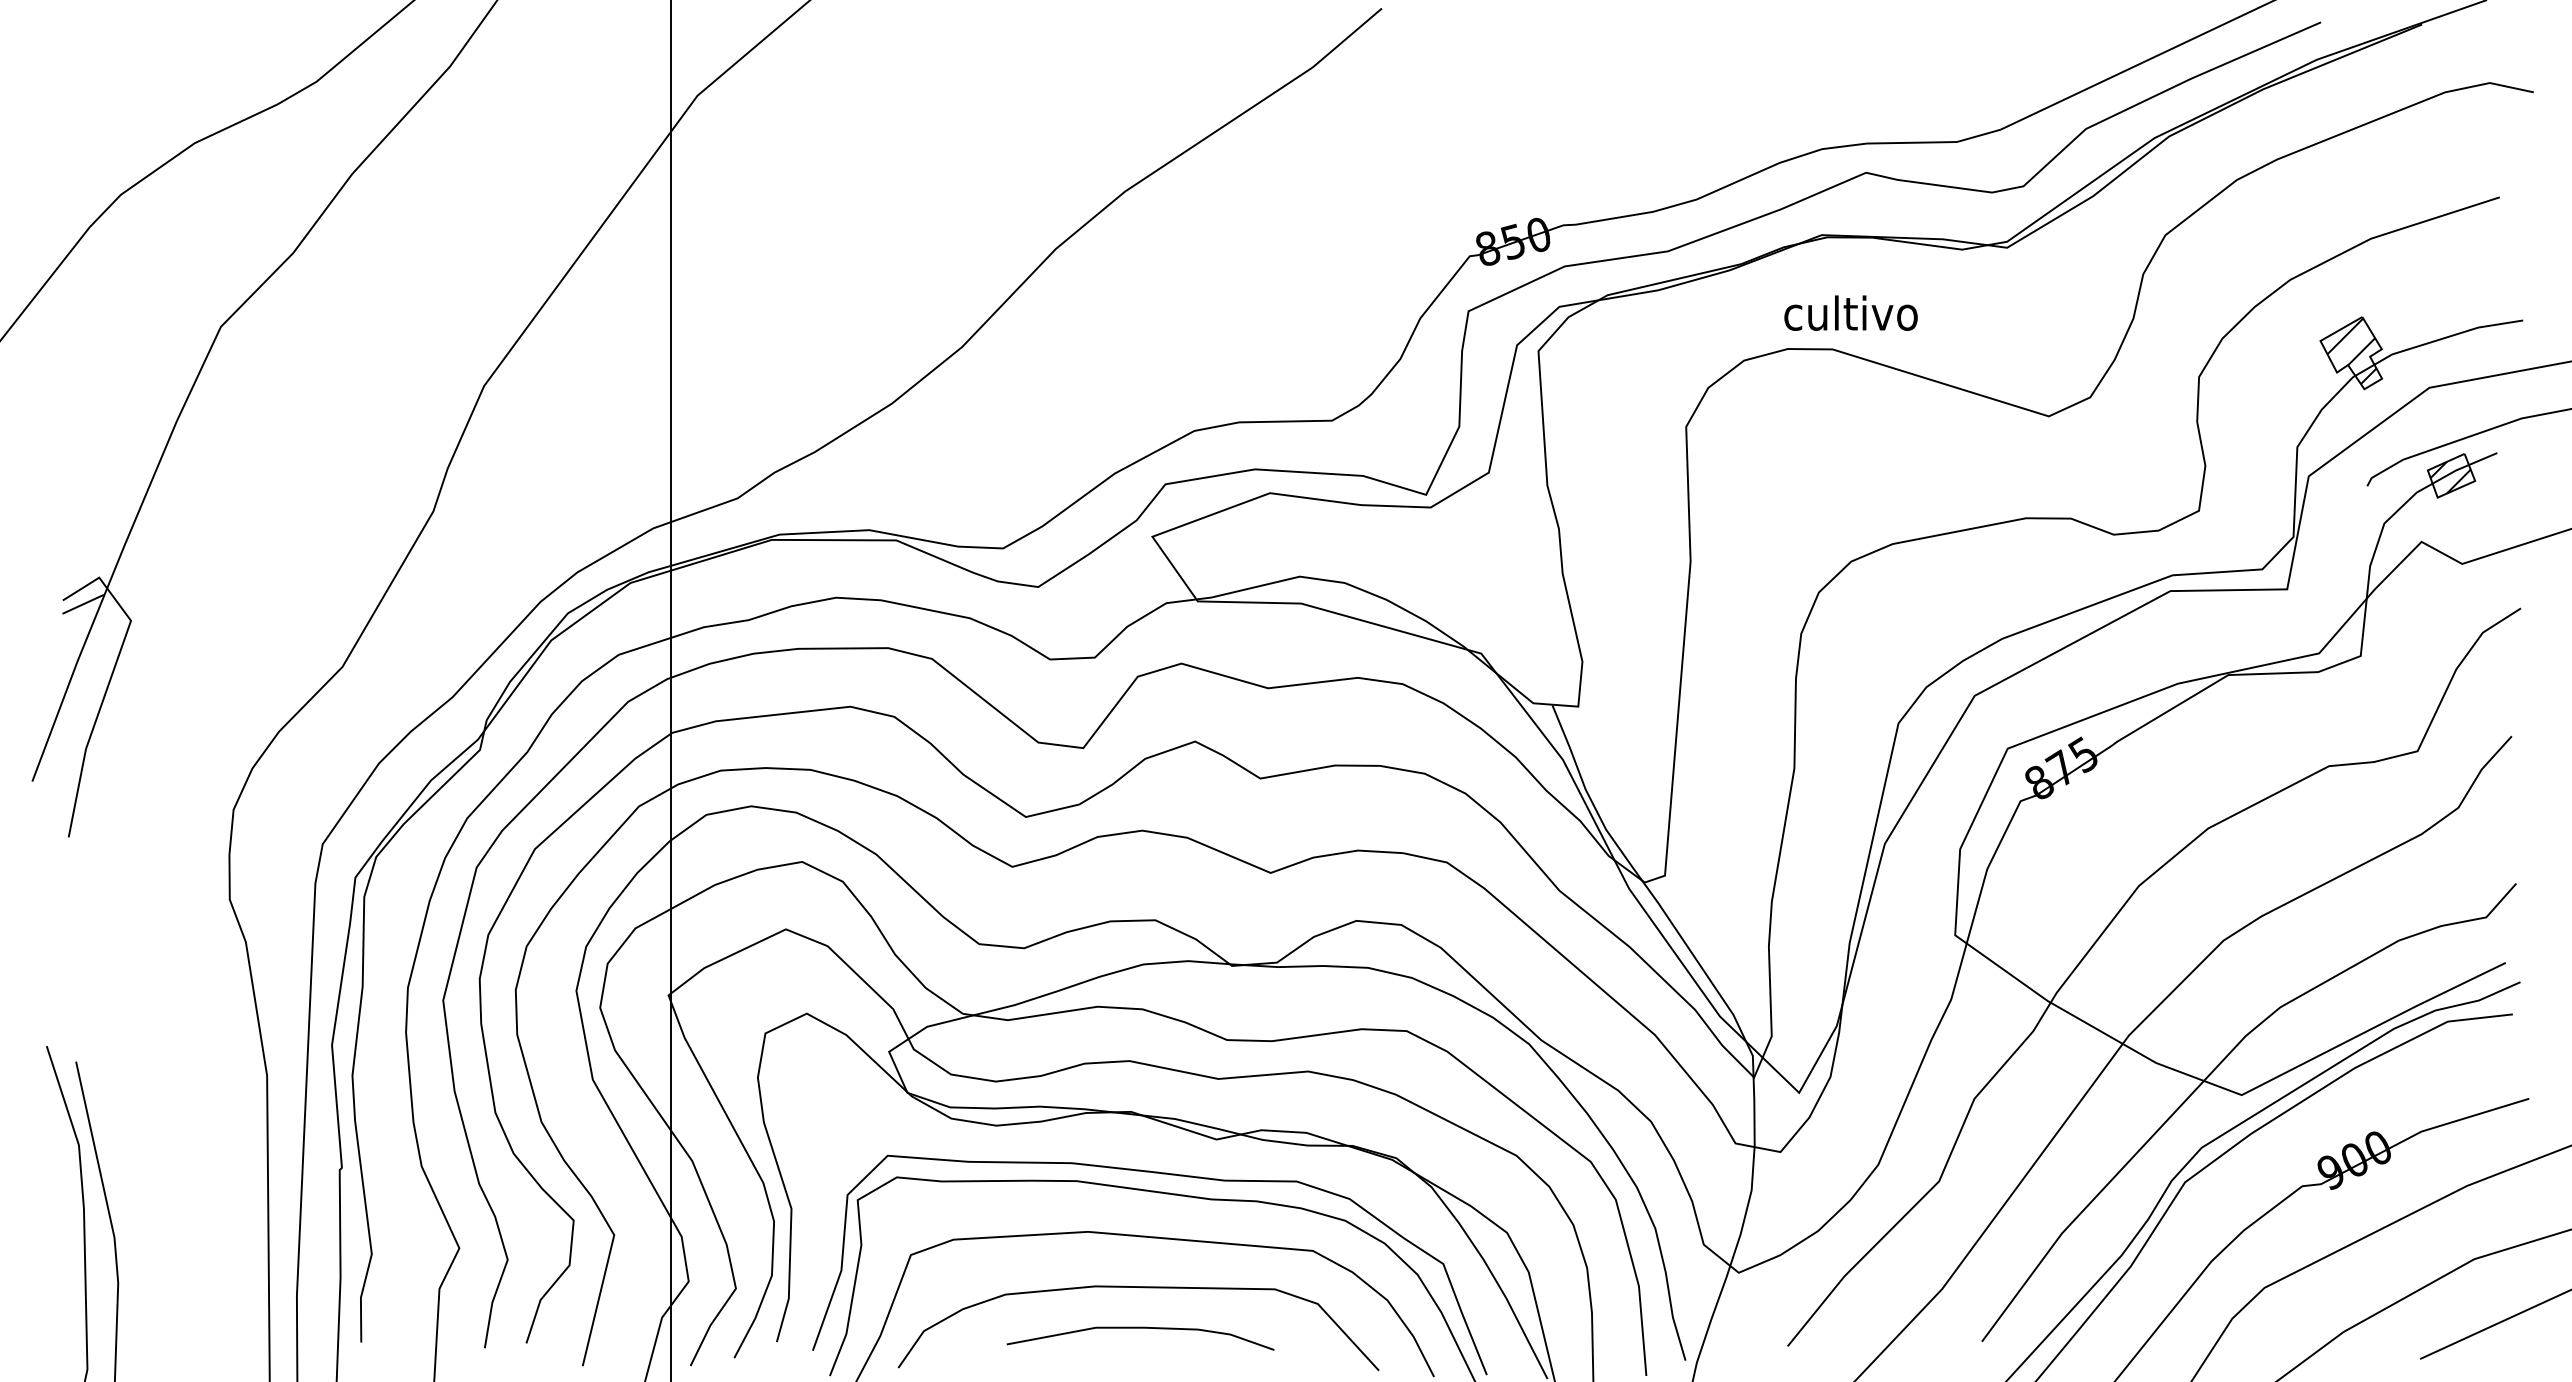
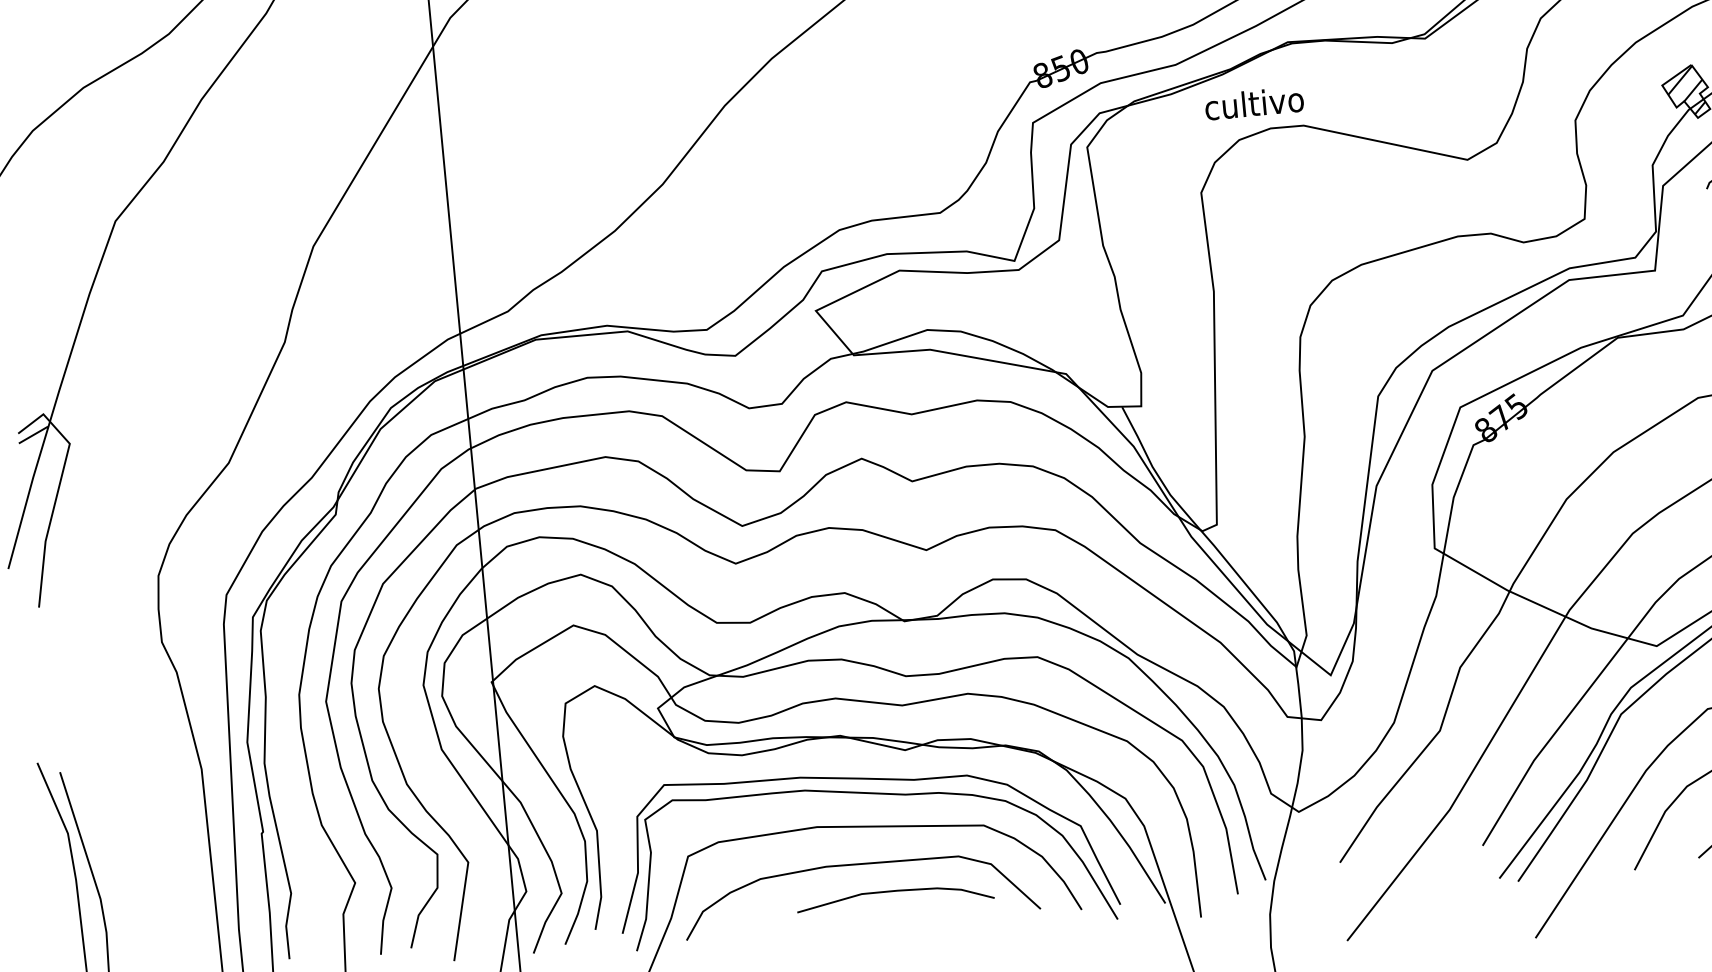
text: (1850, 312) -> (1253, 102), moved
curve: (1140, 1328) -> (894, 891), moved

